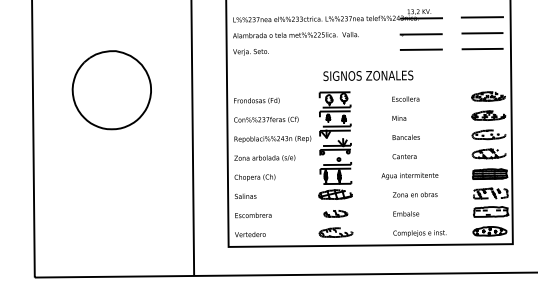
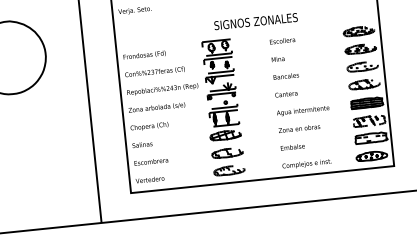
text: (368, 75) -> (256, 21), moved
text: (409, 175) -> (302, 110), moved
part: (335, 213) -> (227, 152), size x1.43

